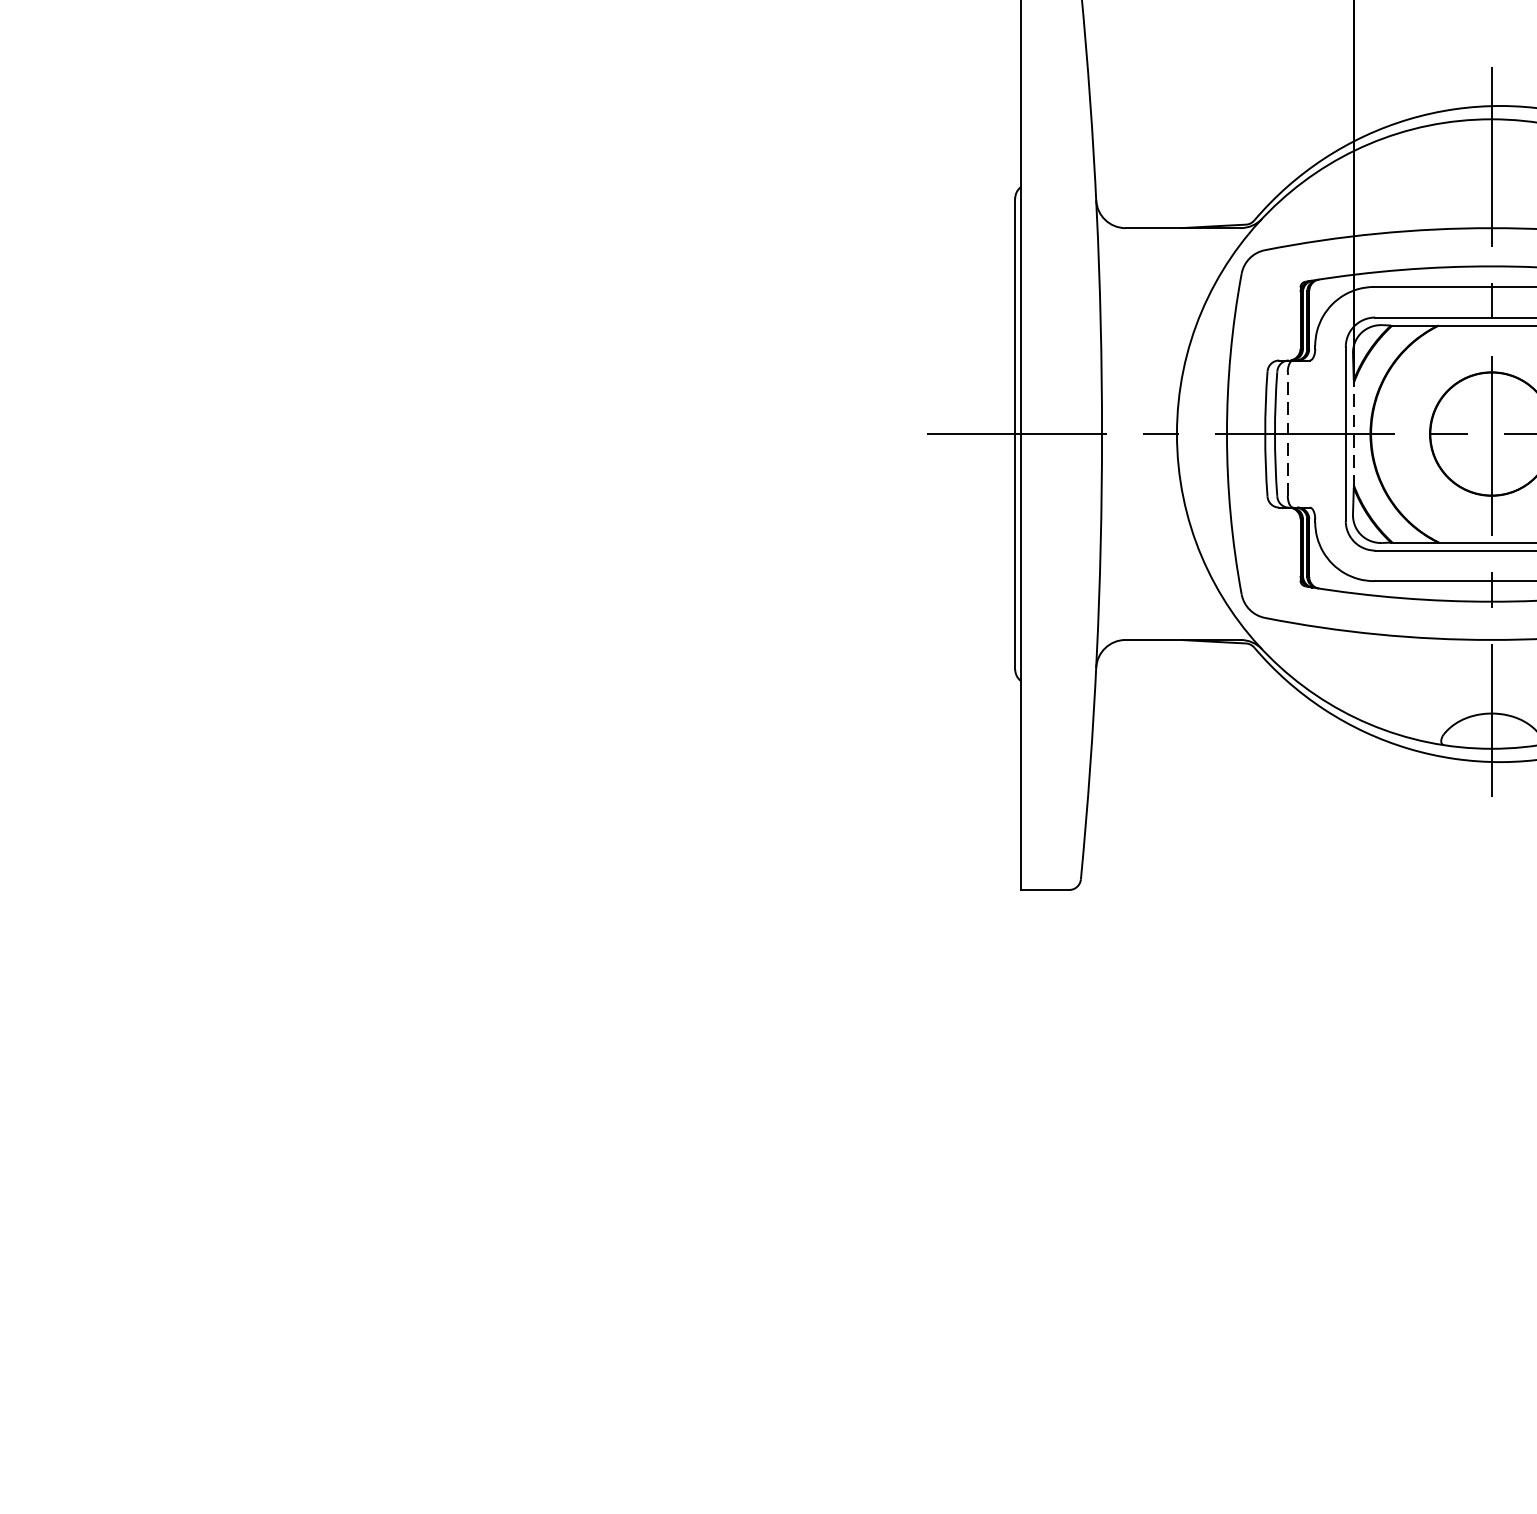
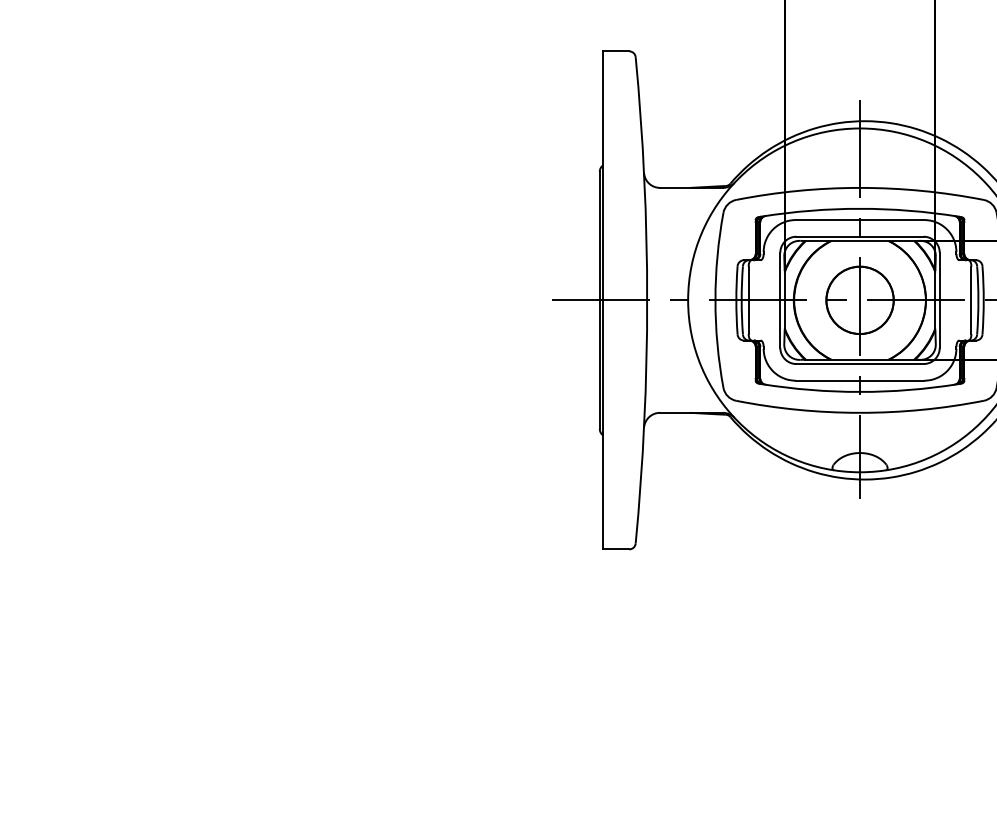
line: (1353, 432) -> (784, 299), dashed -> solid
line: (1287, 434) -> (748, 300), dashed -> solid

